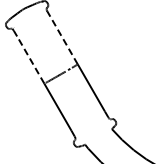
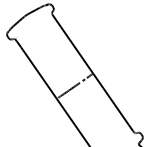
line: (62, 37) -> (73, 44), dashed -> solid
line: (30, 59) -> (38, 72), dashed -> solid

